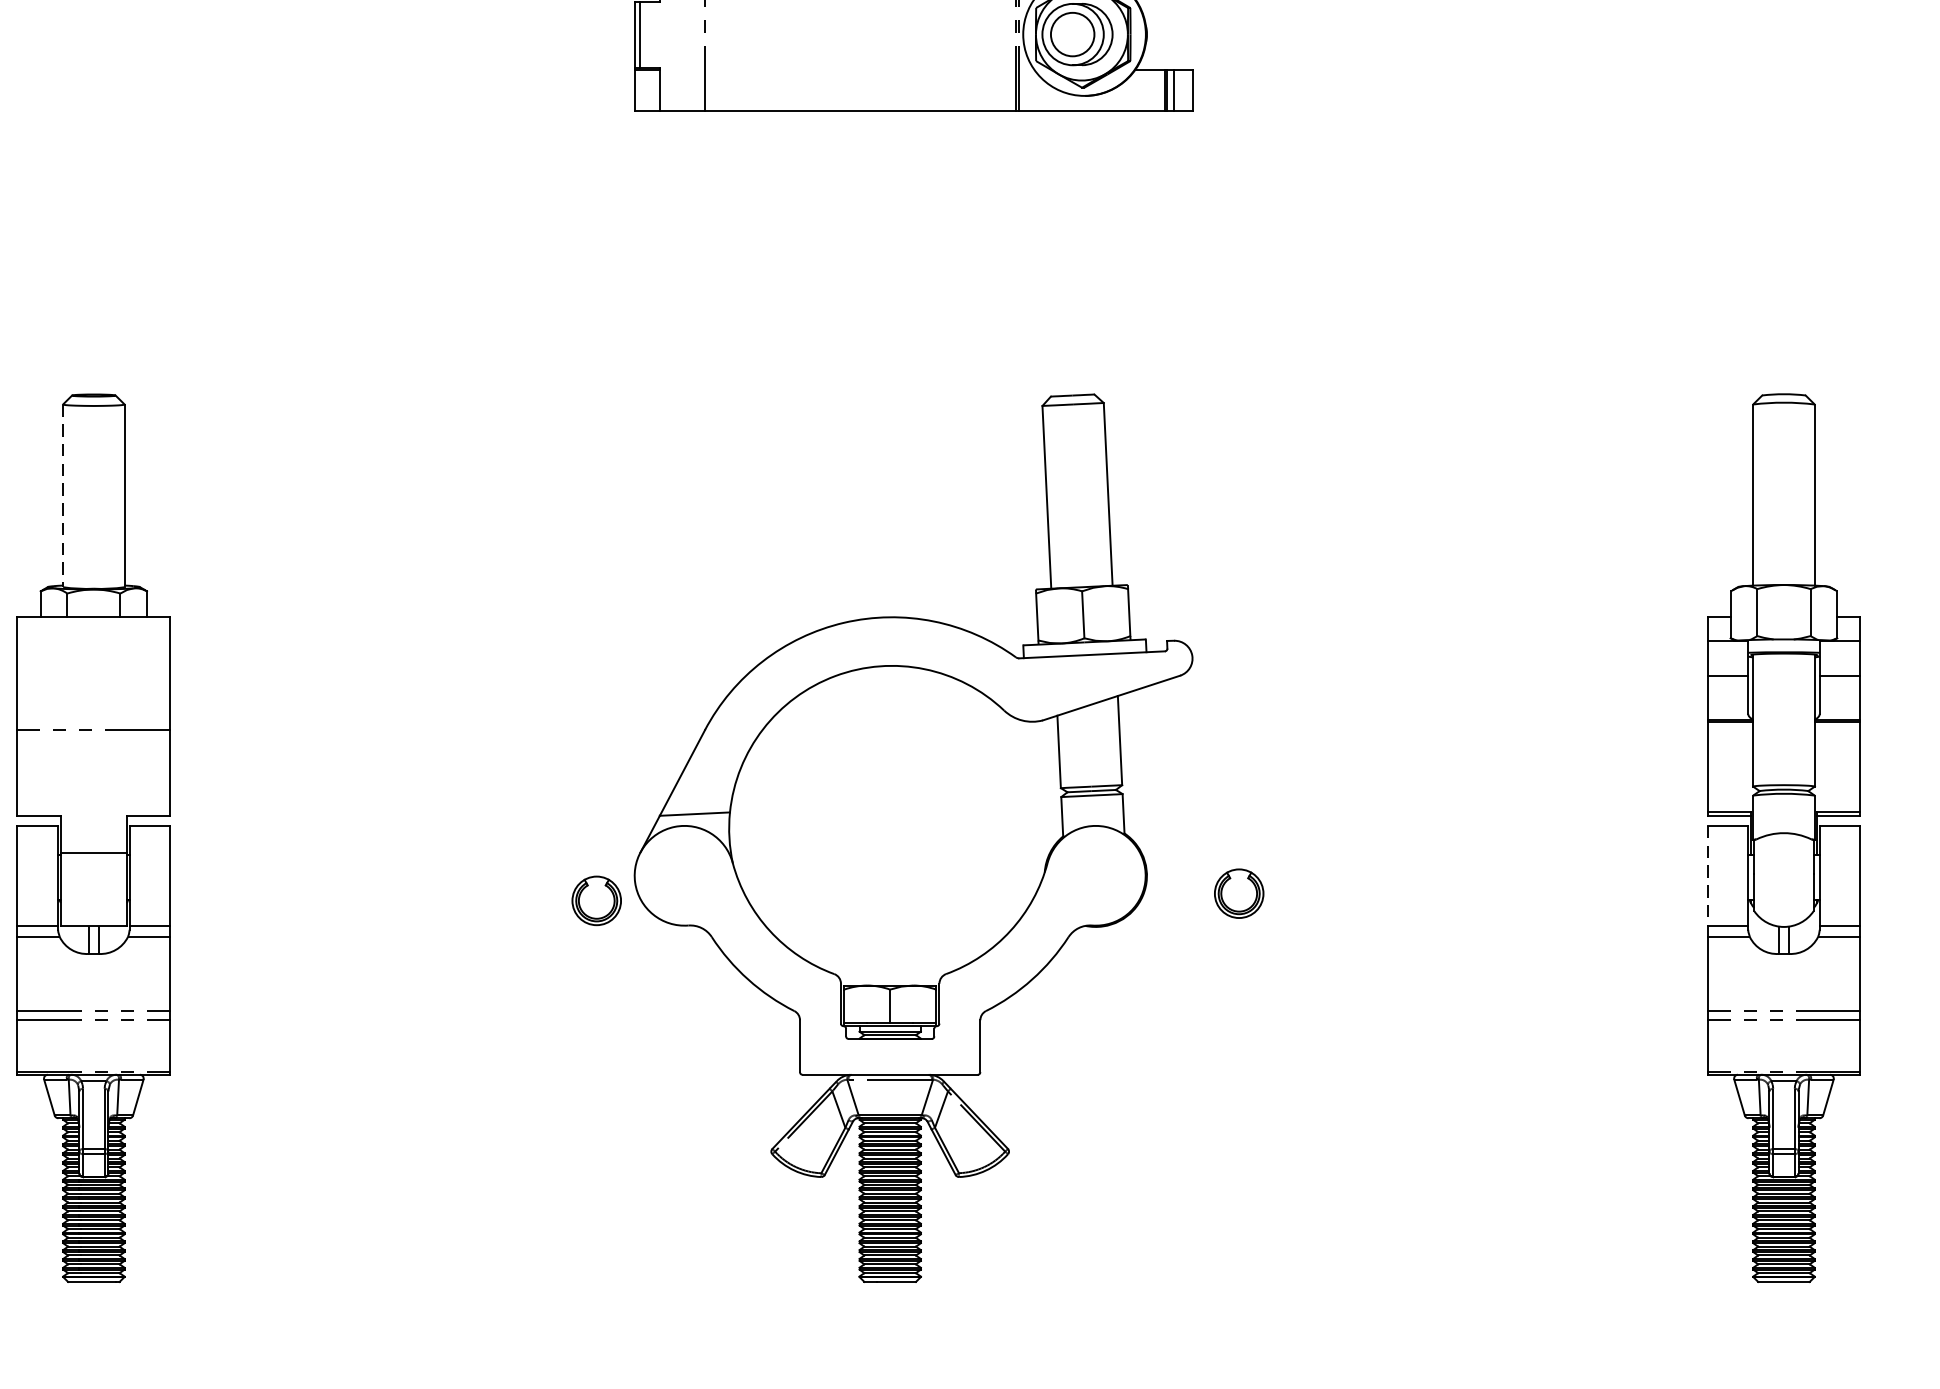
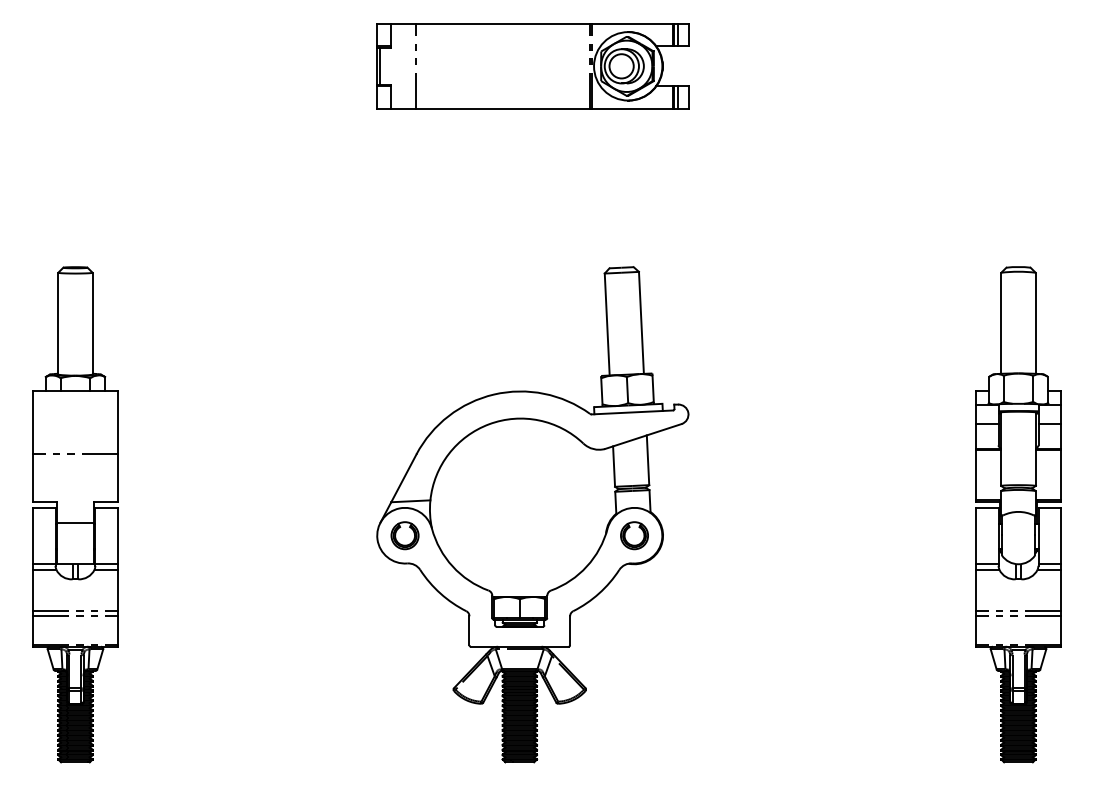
line: (63, 495) -> (58, 323), dashed -> solid
line: (1706, 875) -> (975, 535), dashed -> solid
part: (1239, 893) -> (634, 535), moved
part: (595, 900) -> (404, 535), moved

